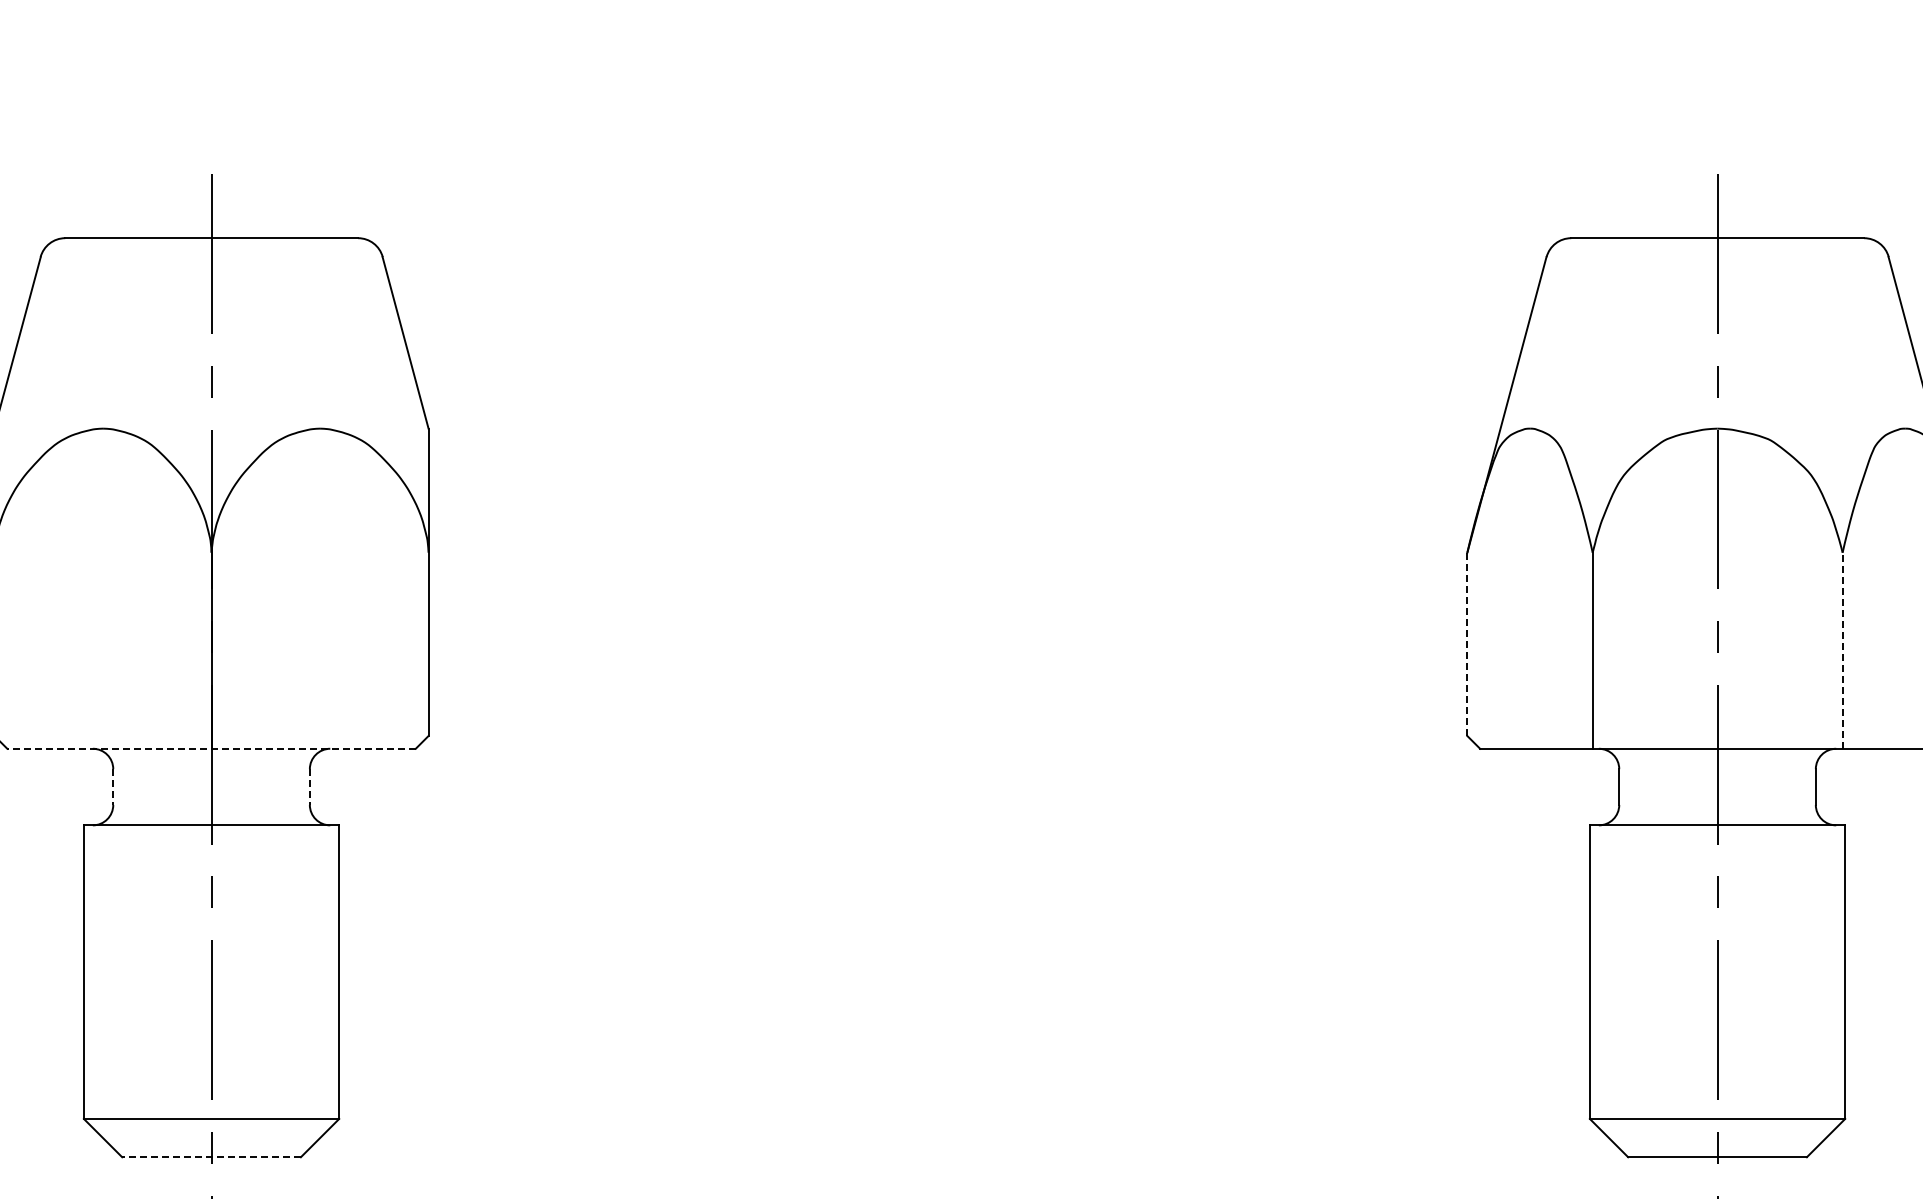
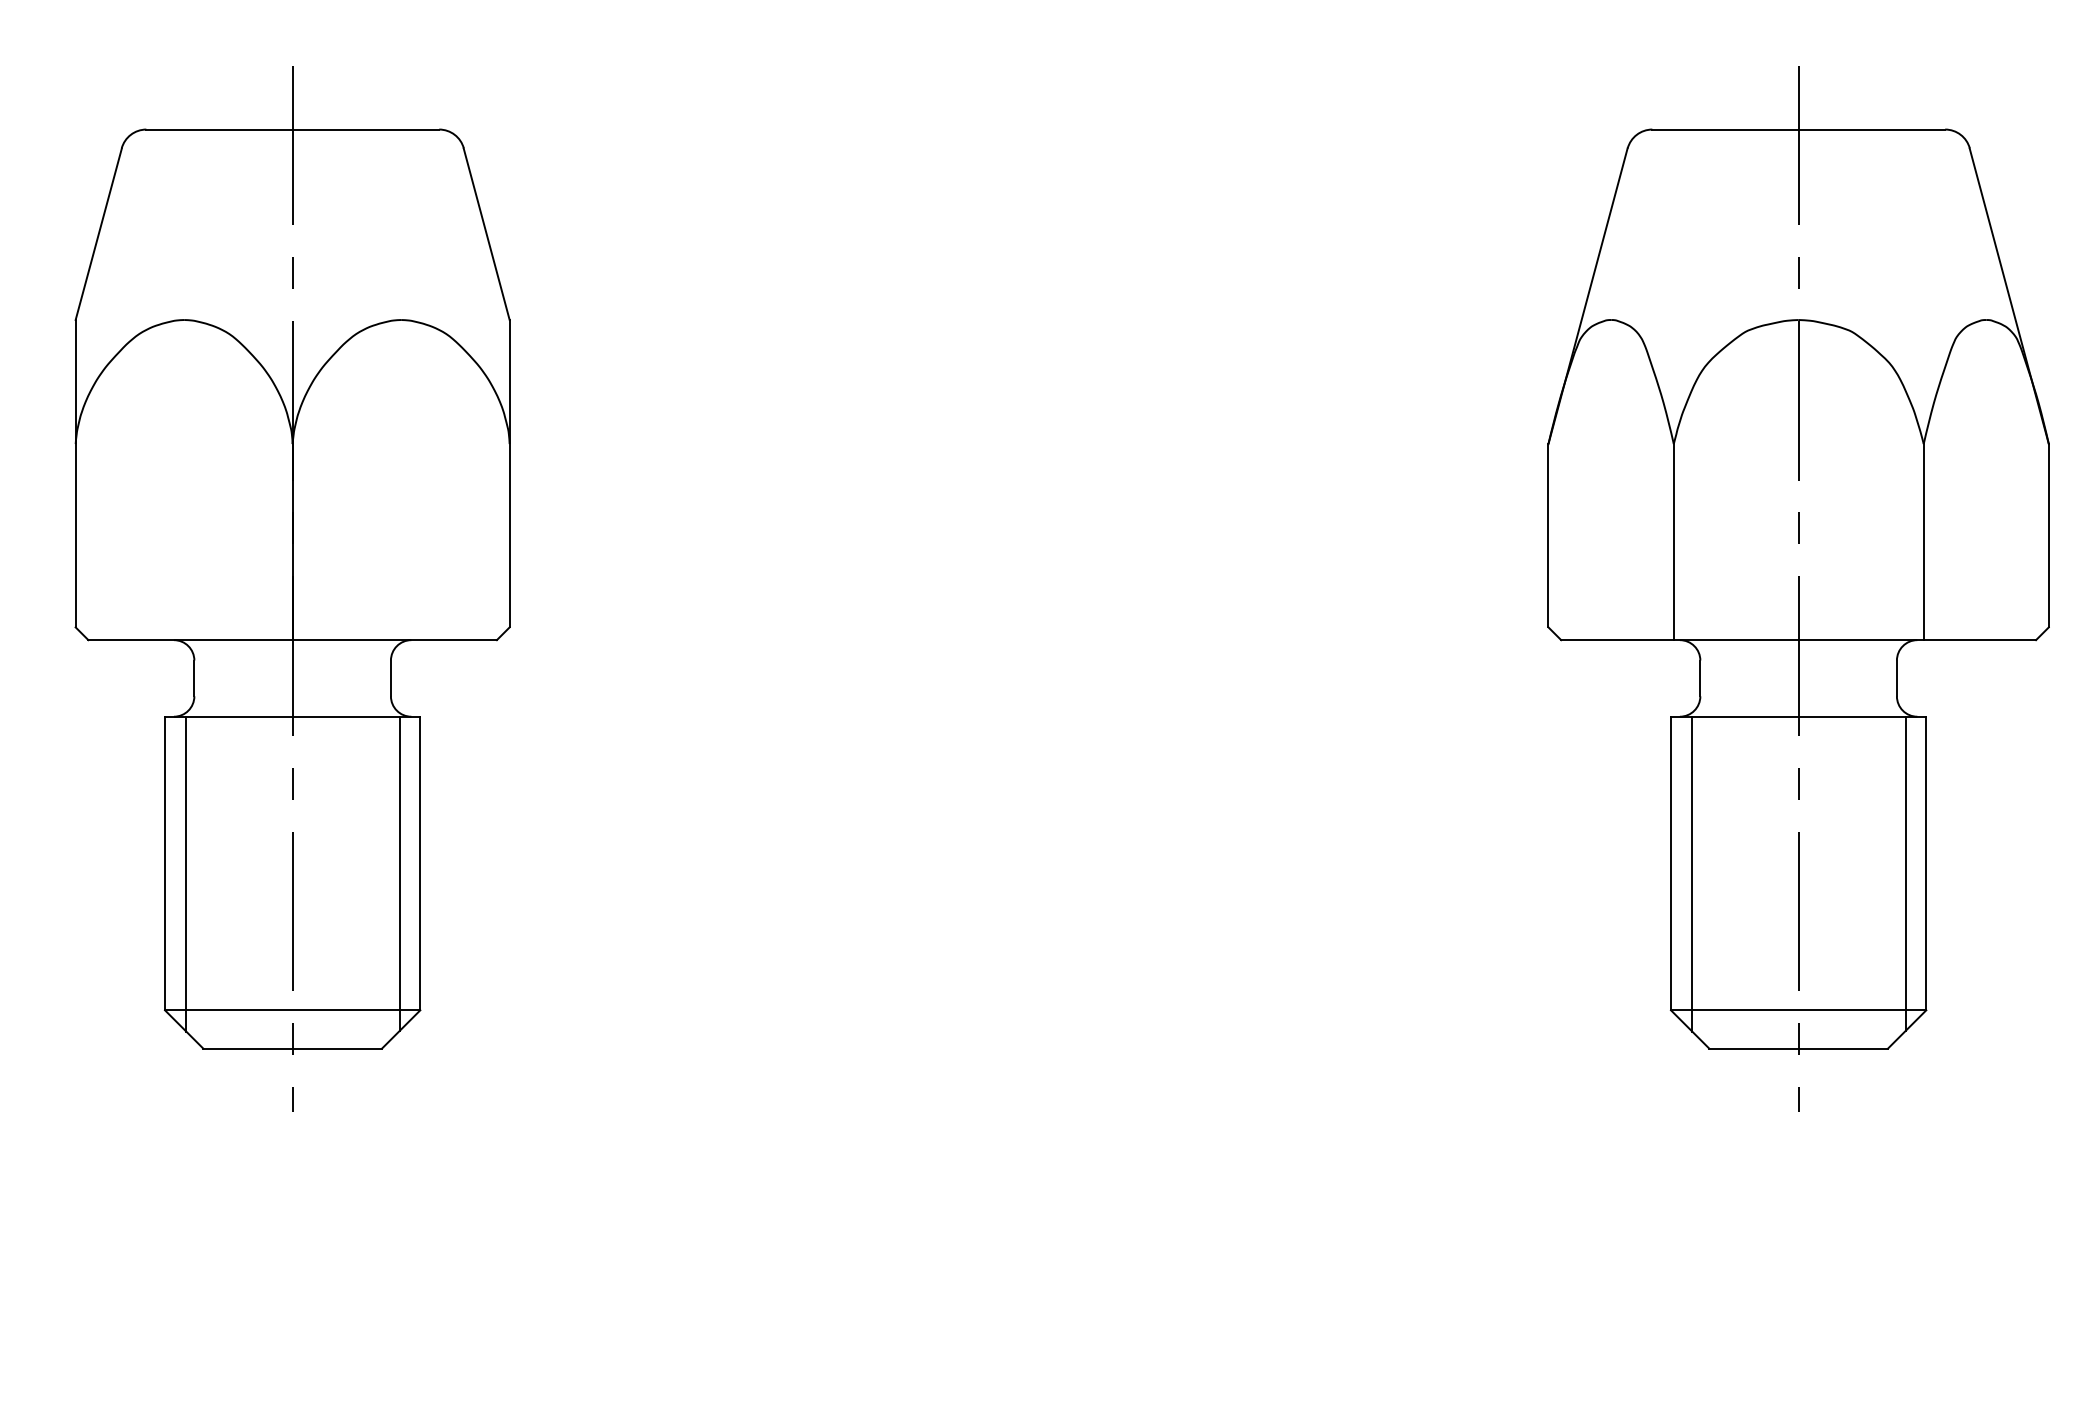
line: (1467, 644) -> (1548, 535), dashed -> solid
line: (1842, 650) -> (1923, 541), dashed -> solid
line: (211, 749) -> (292, 640), dashed -> solid
line: (113, 787) -> (194, 678), dashed -> solid
line: (309, 787) -> (390, 678), dashed -> solid
line: (104, 982) -> (185, 873), added
line: (318, 982) -> (399, 873), added
line: (1610, 982) -> (1691, 873), added
line: (1824, 982) -> (1905, 873), added
line: (211, 1157) -> (292, 1048), dashed -> solid

